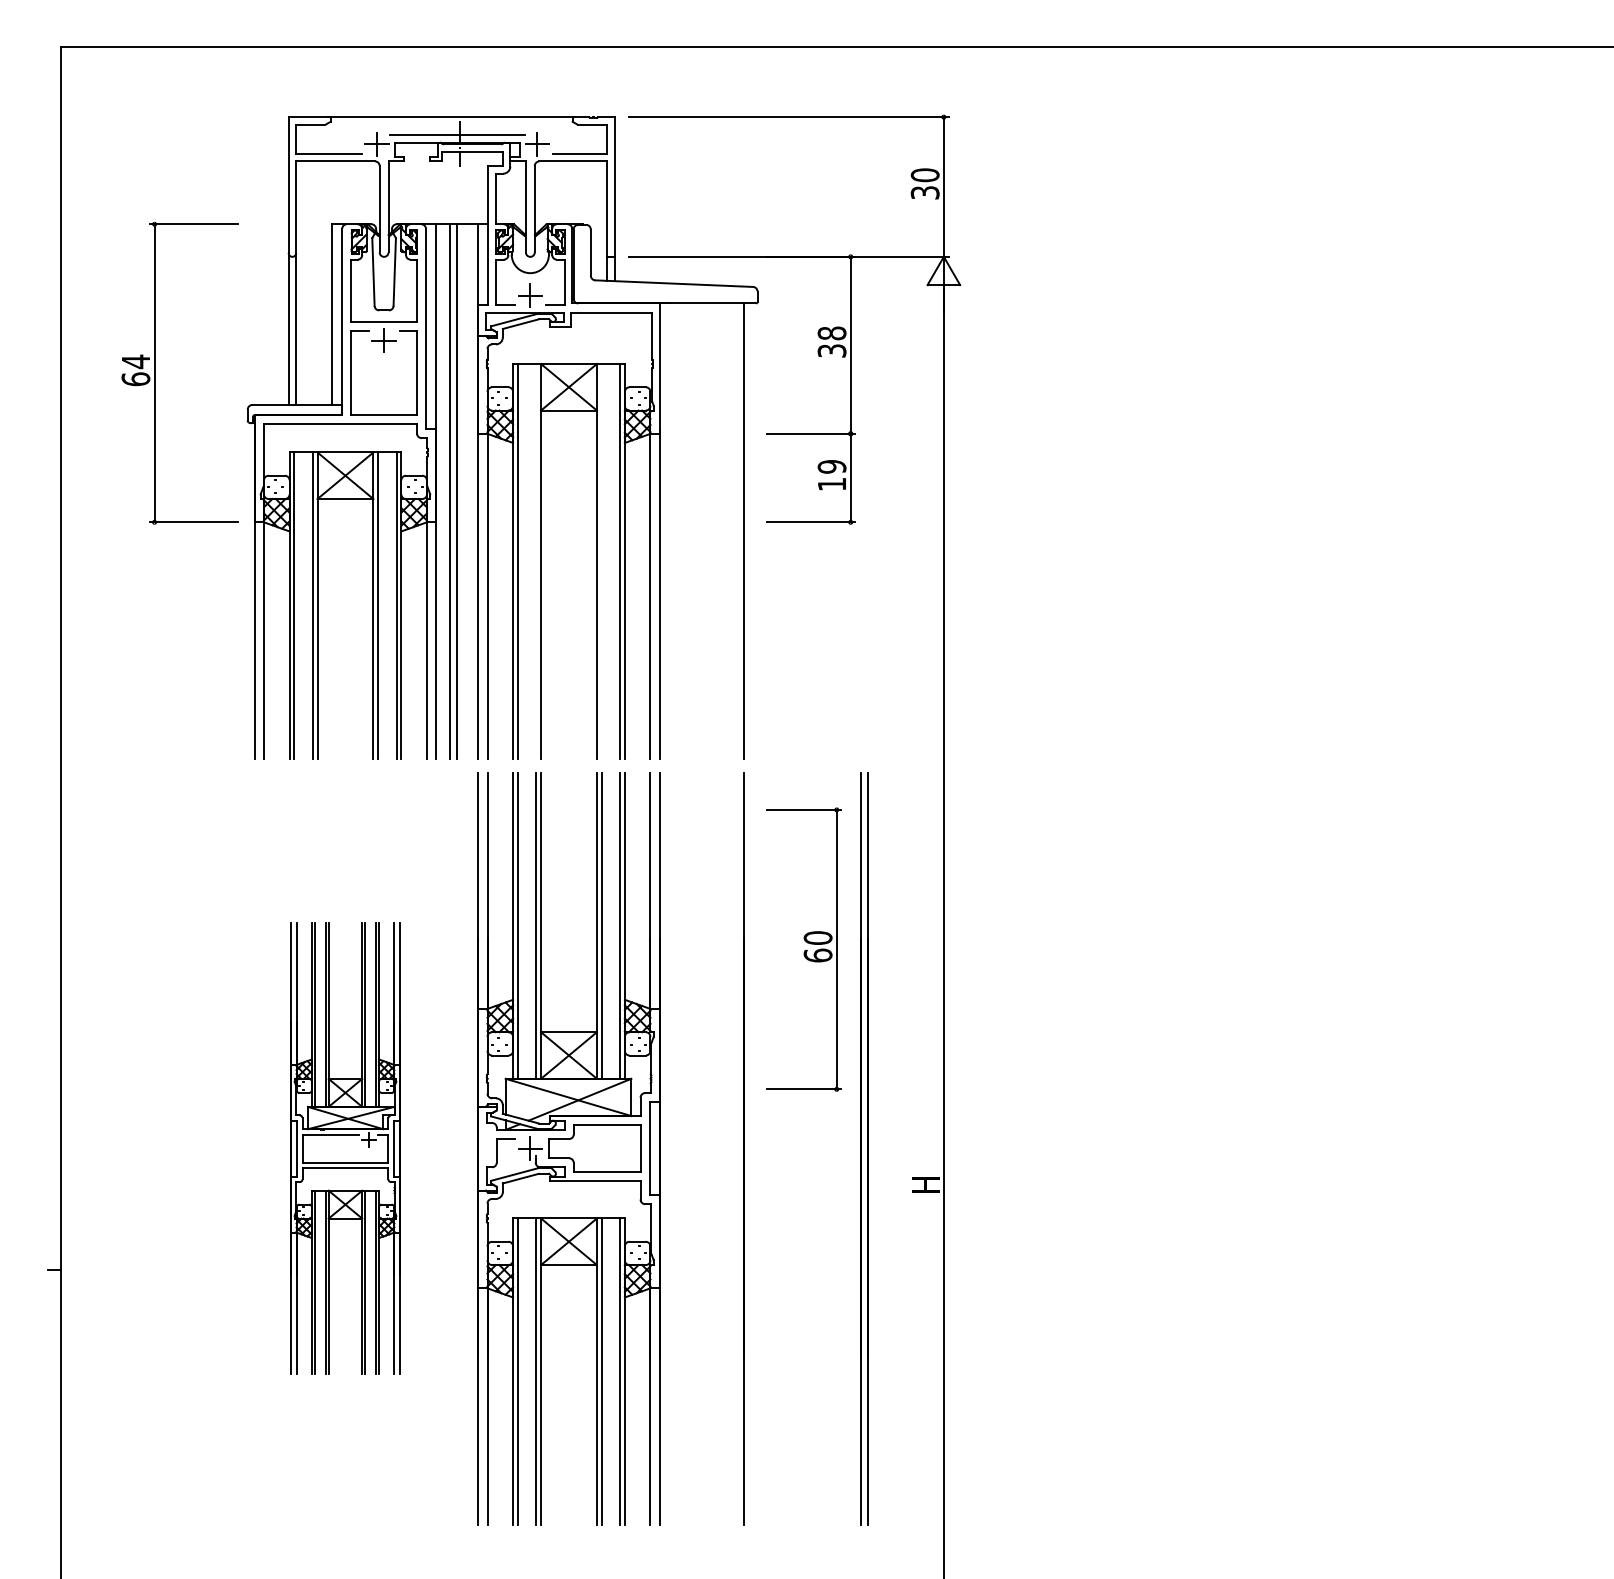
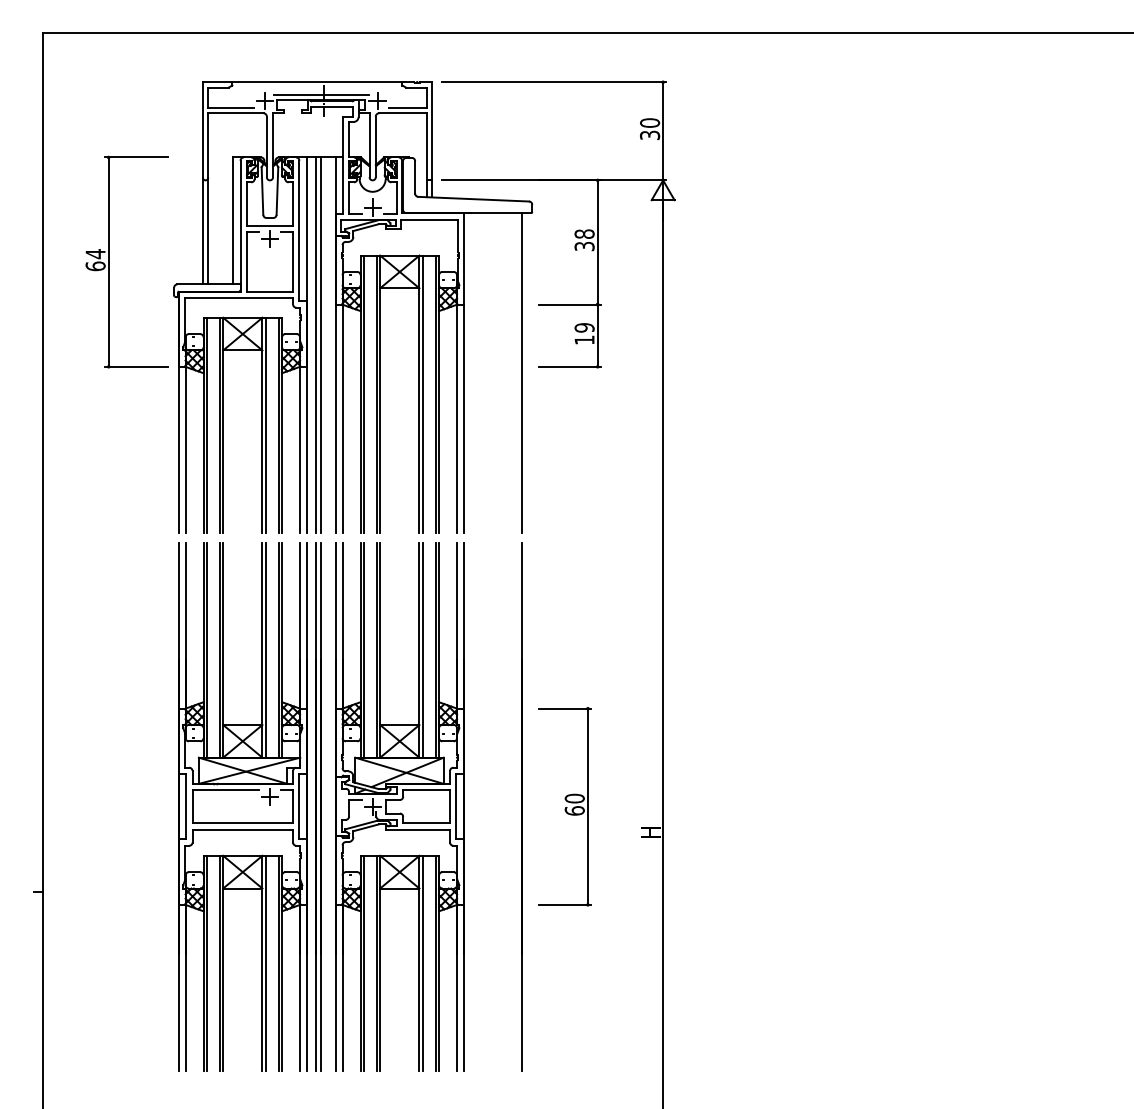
line: (536, 560) -> (377, 393), added
line: (601, 560) -> (422, 393), added
part: (803, 949) -> (564, 806), moved
part: (345, 1148) -> (242, 806), size x1.67
part: (864, 1148) -> (318, 806), moved

